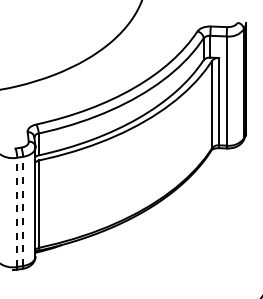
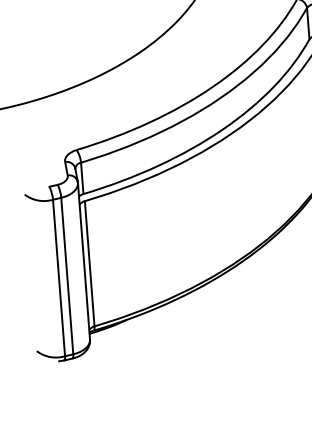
line: (23, 211) -> (67, 276), dashed -> solid
line: (17, 212) -> (59, 278), dashed -> solid

